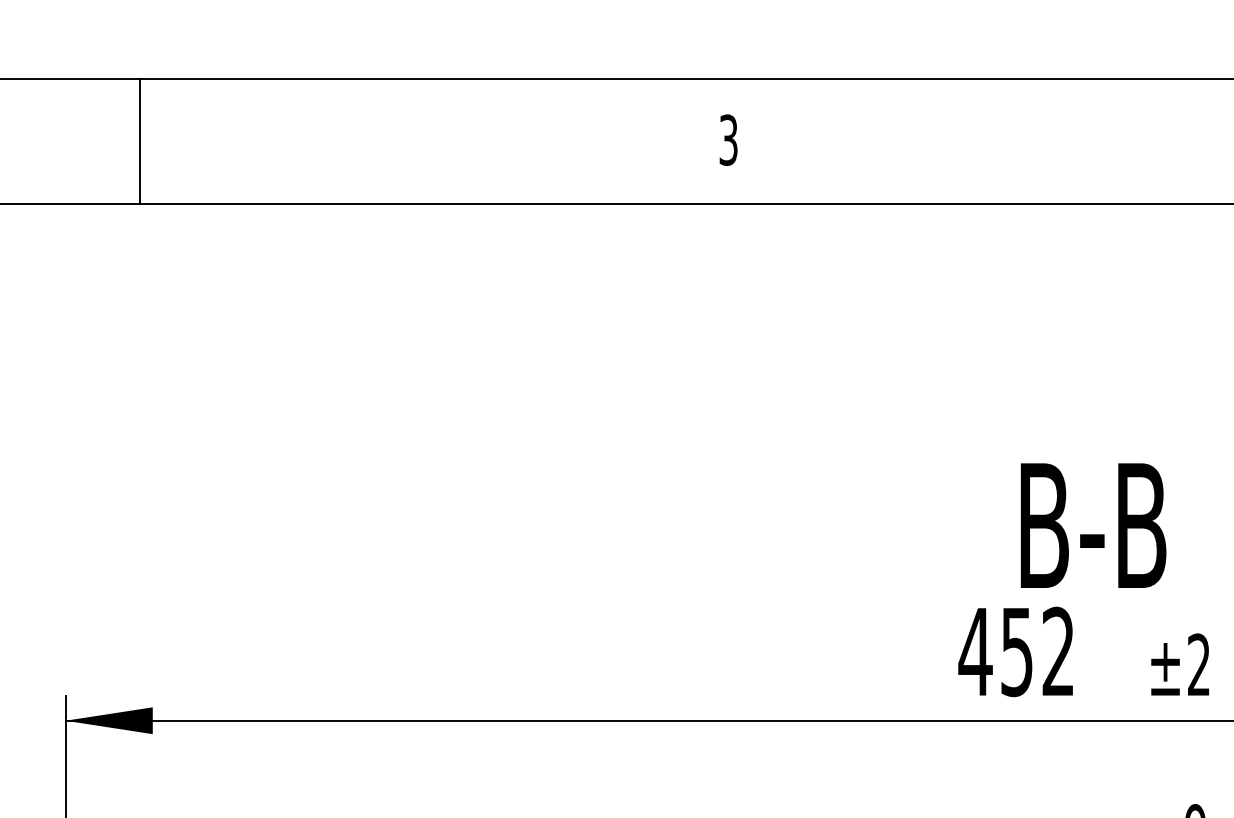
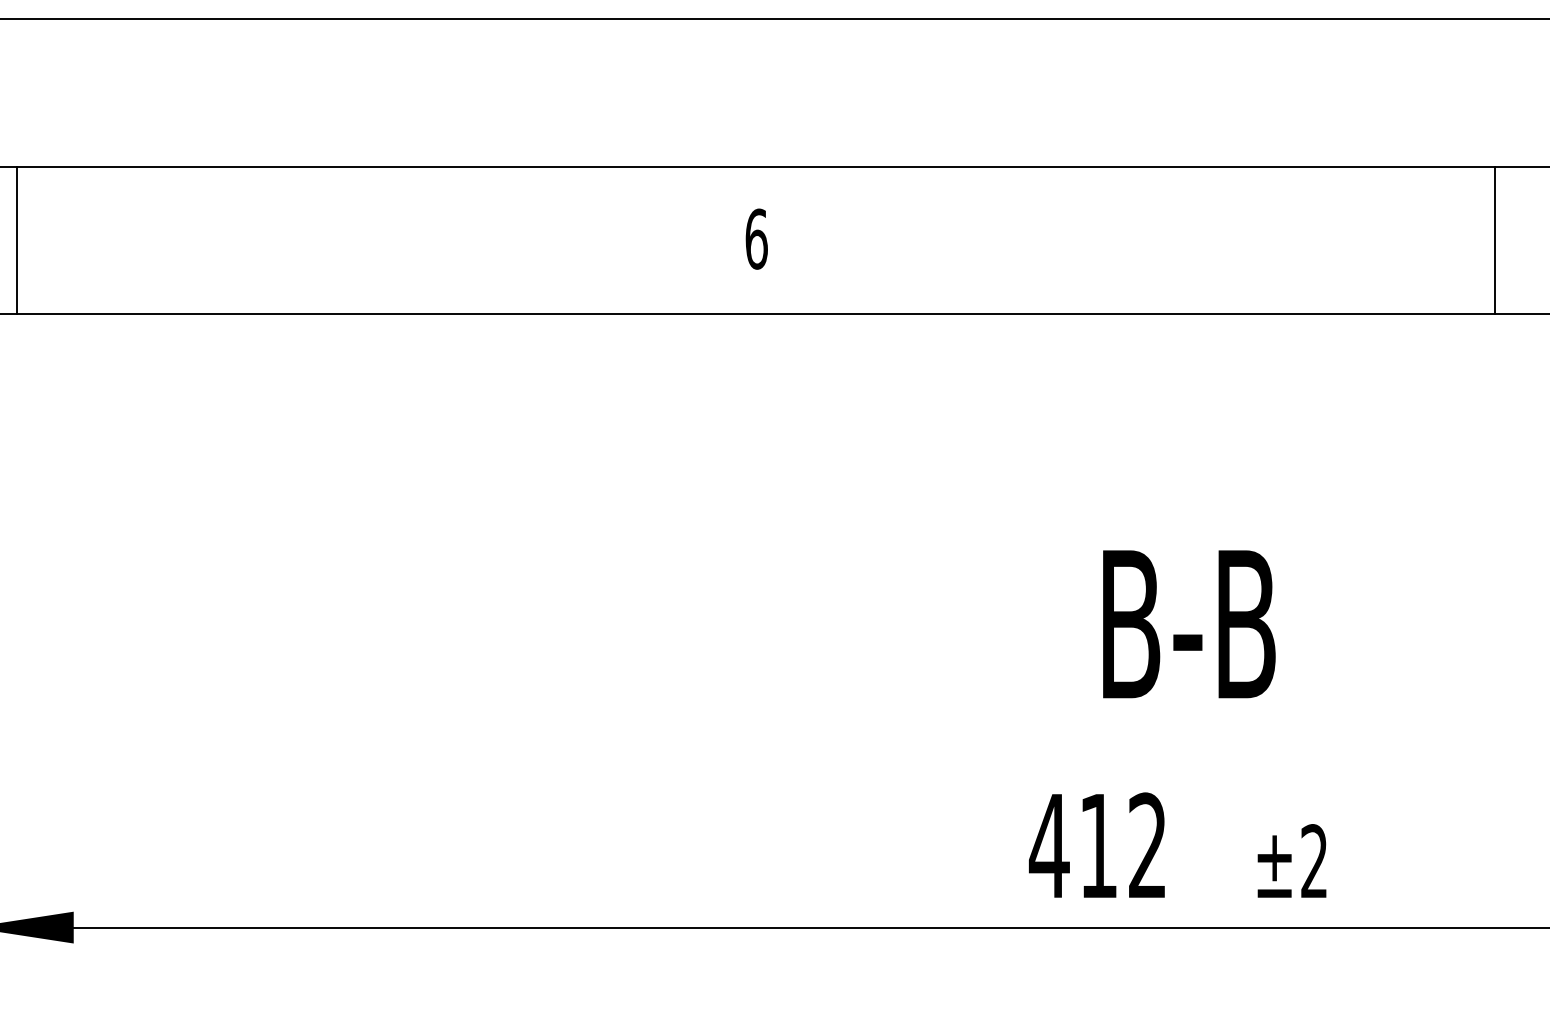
text: (728, 139) -> (756, 238), 3 -> 6
line: (139, 141) -> (16, 240), moved
text: (1093, 525) -> (1189, 624), moved
text: (1016, 652) -> (1098, 846), 452 -> 412

